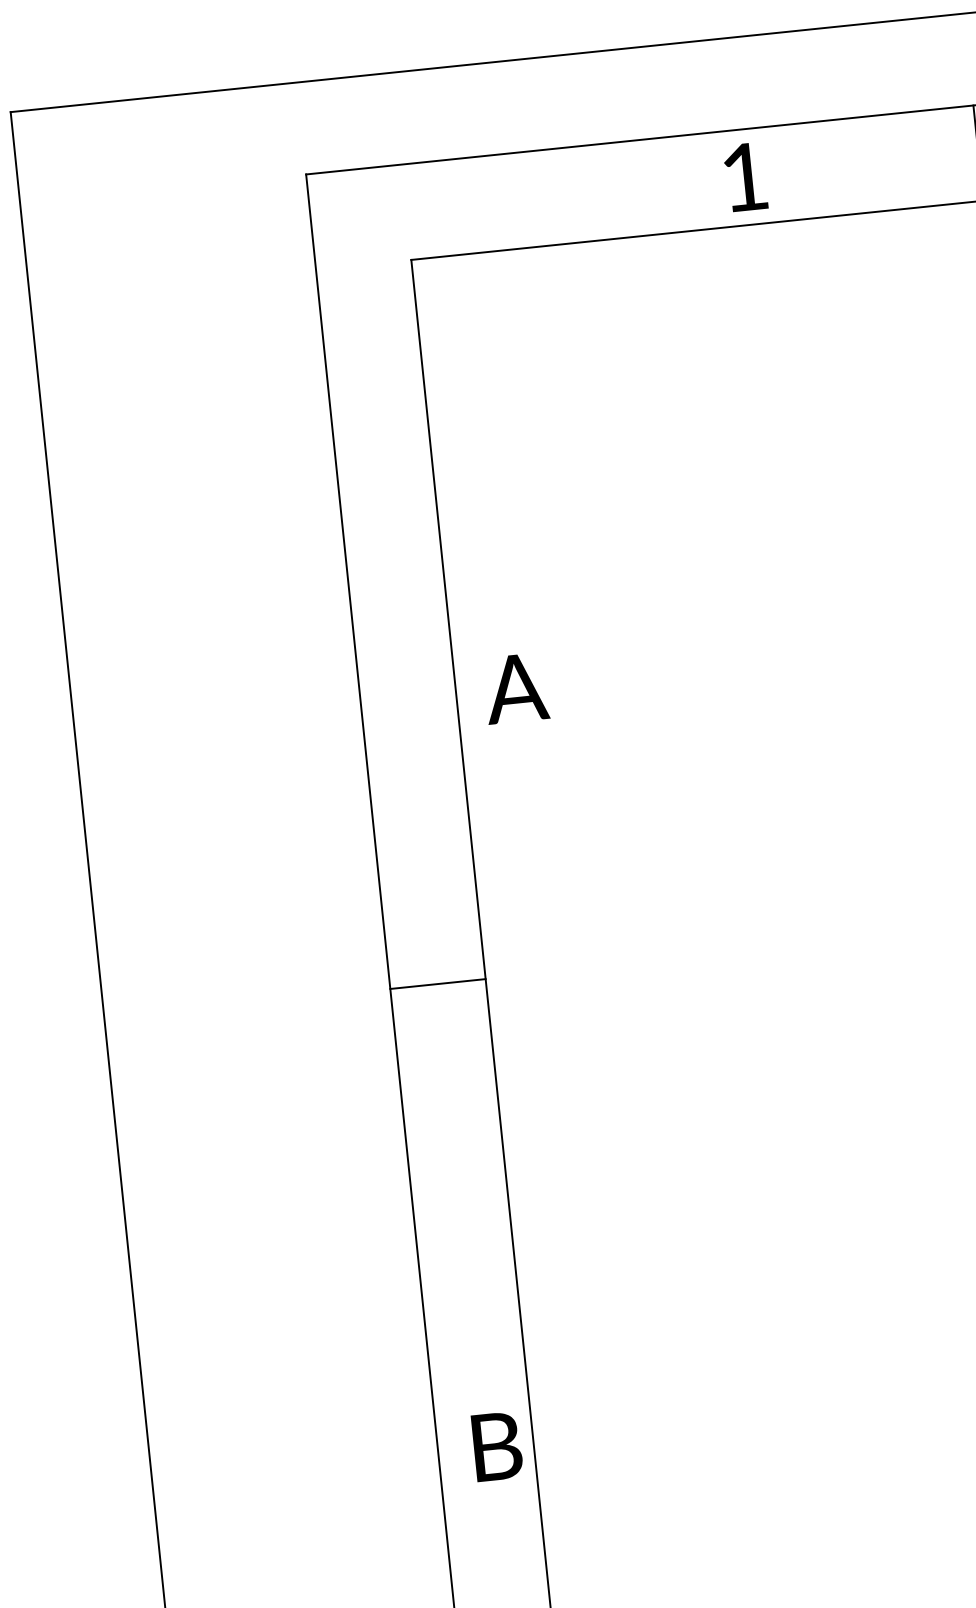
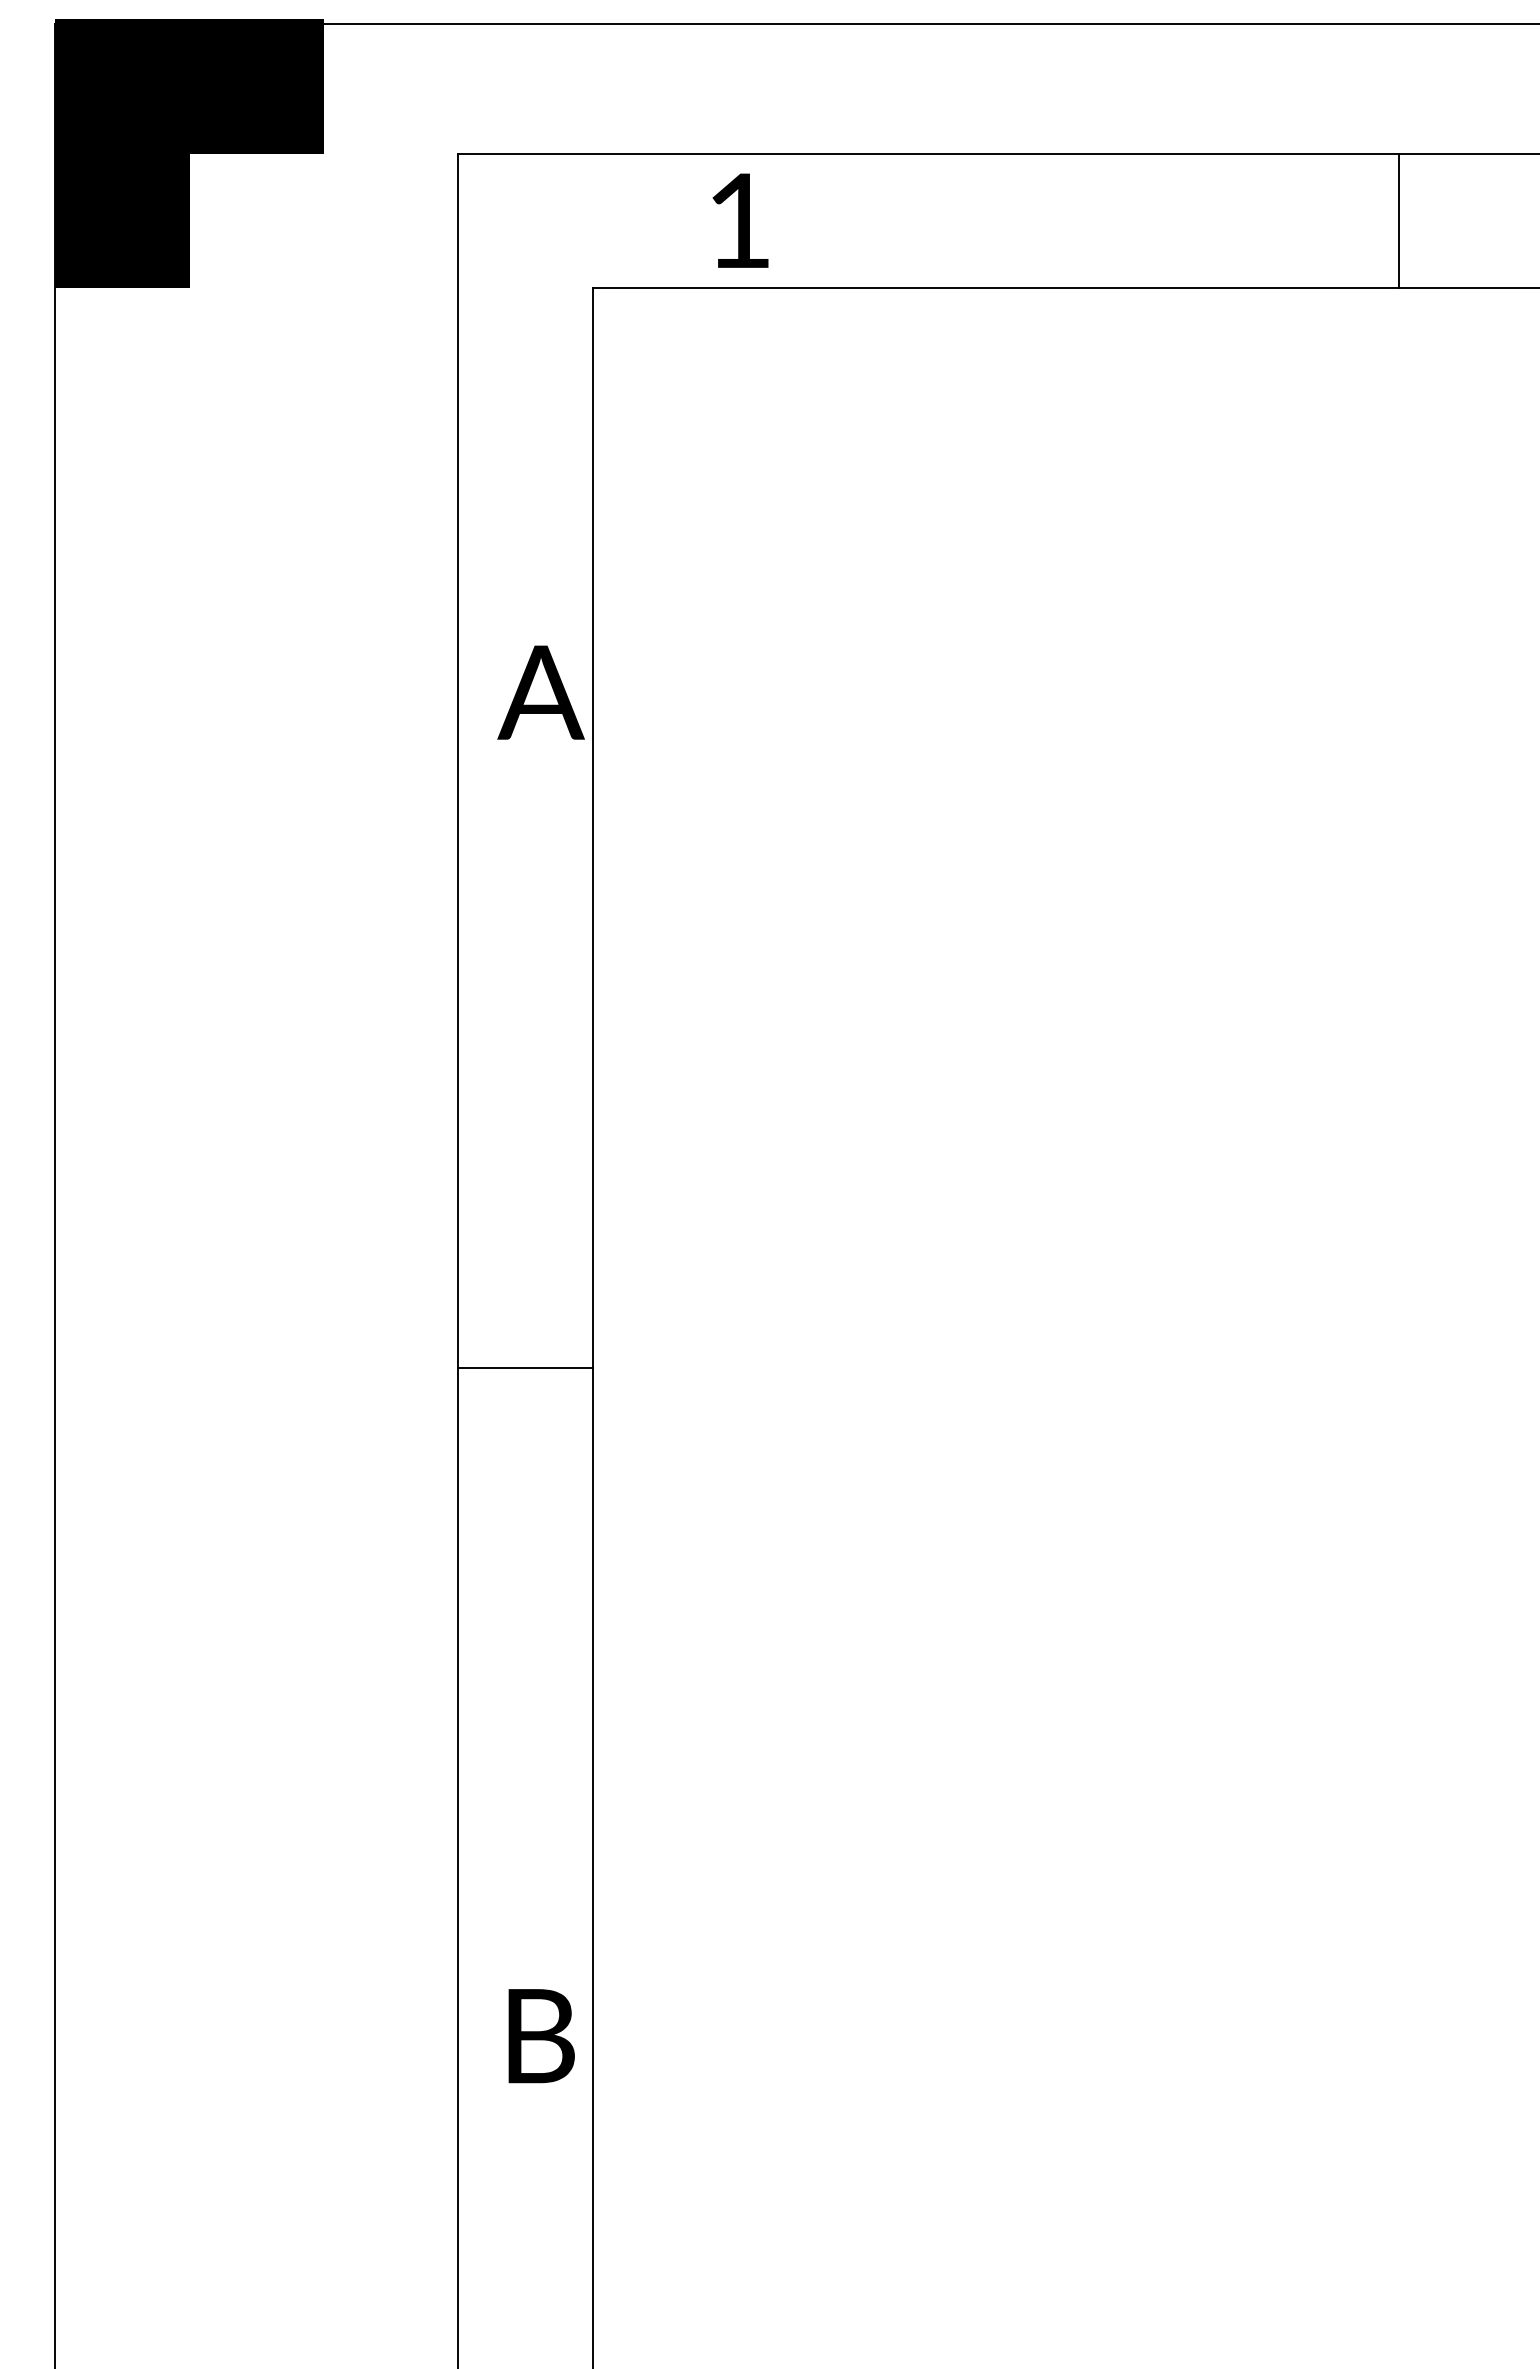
text: (745, 176) -> (740, 220), moved
fill: (115, 194) -> (189, 153), added
text: (515, 688) -> (540, 692), moved
line: (438, 983) -> (525, 1367), moved
text: (497, 1446) -> (541, 2036), moved

